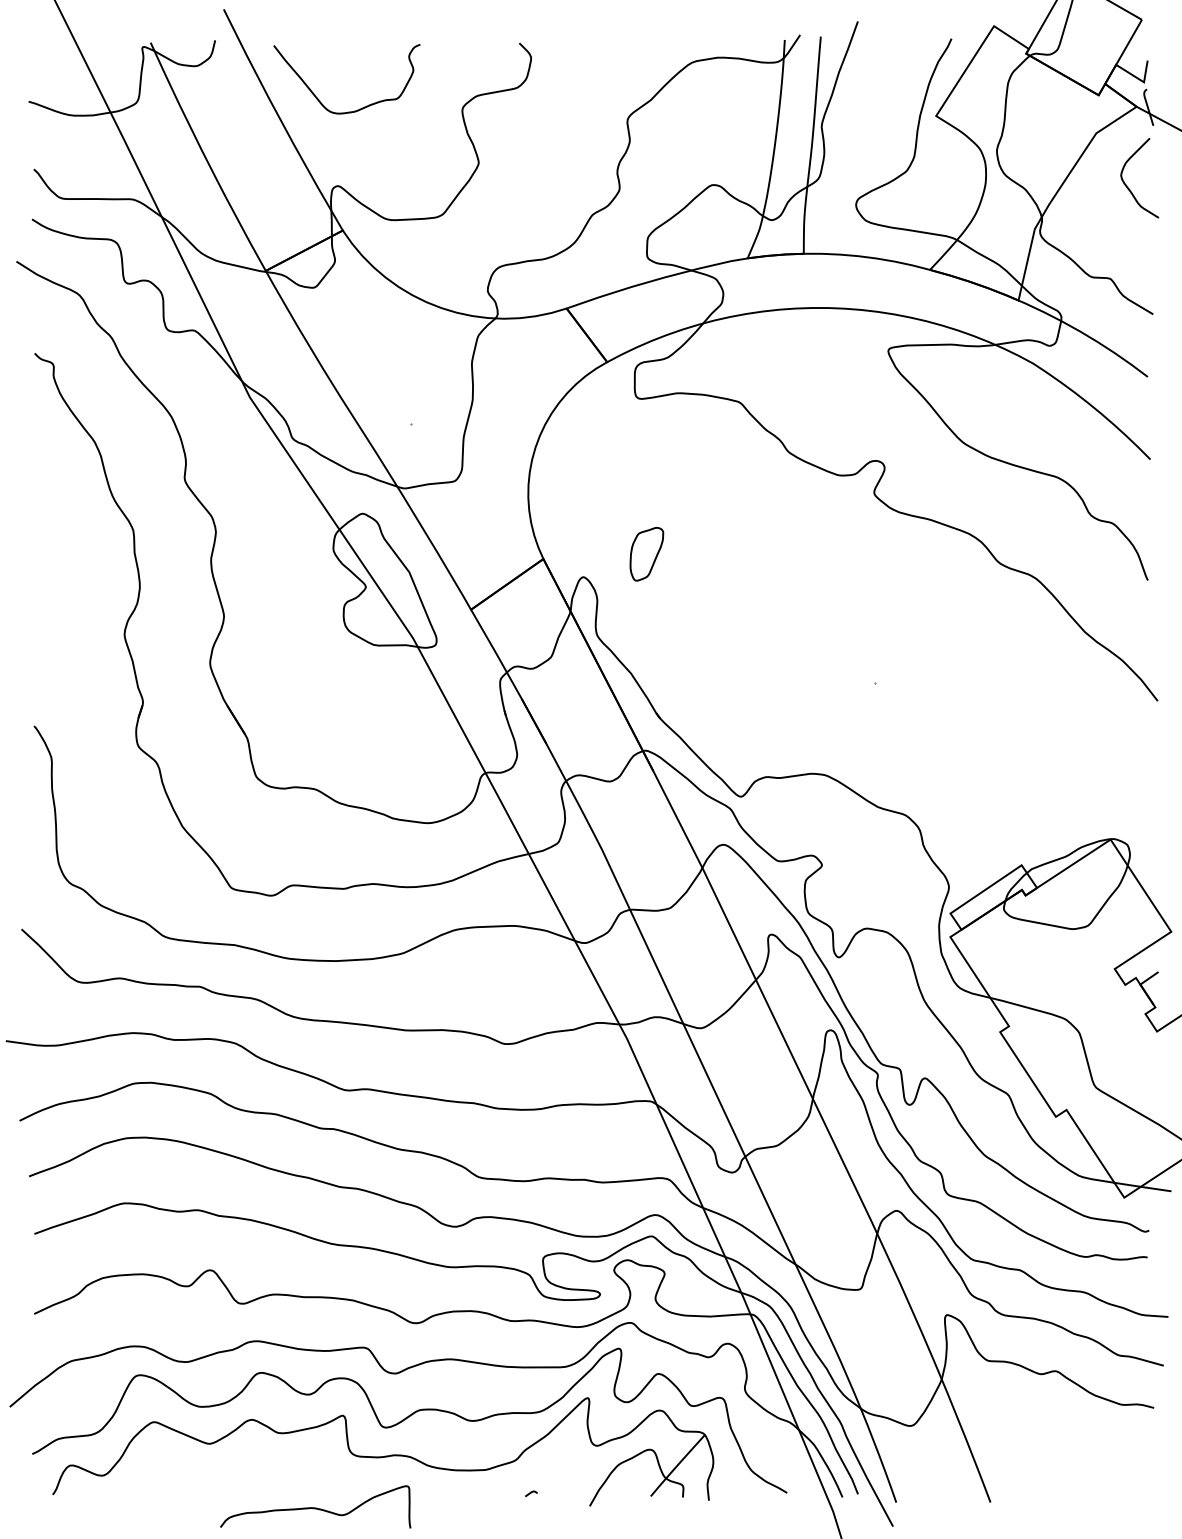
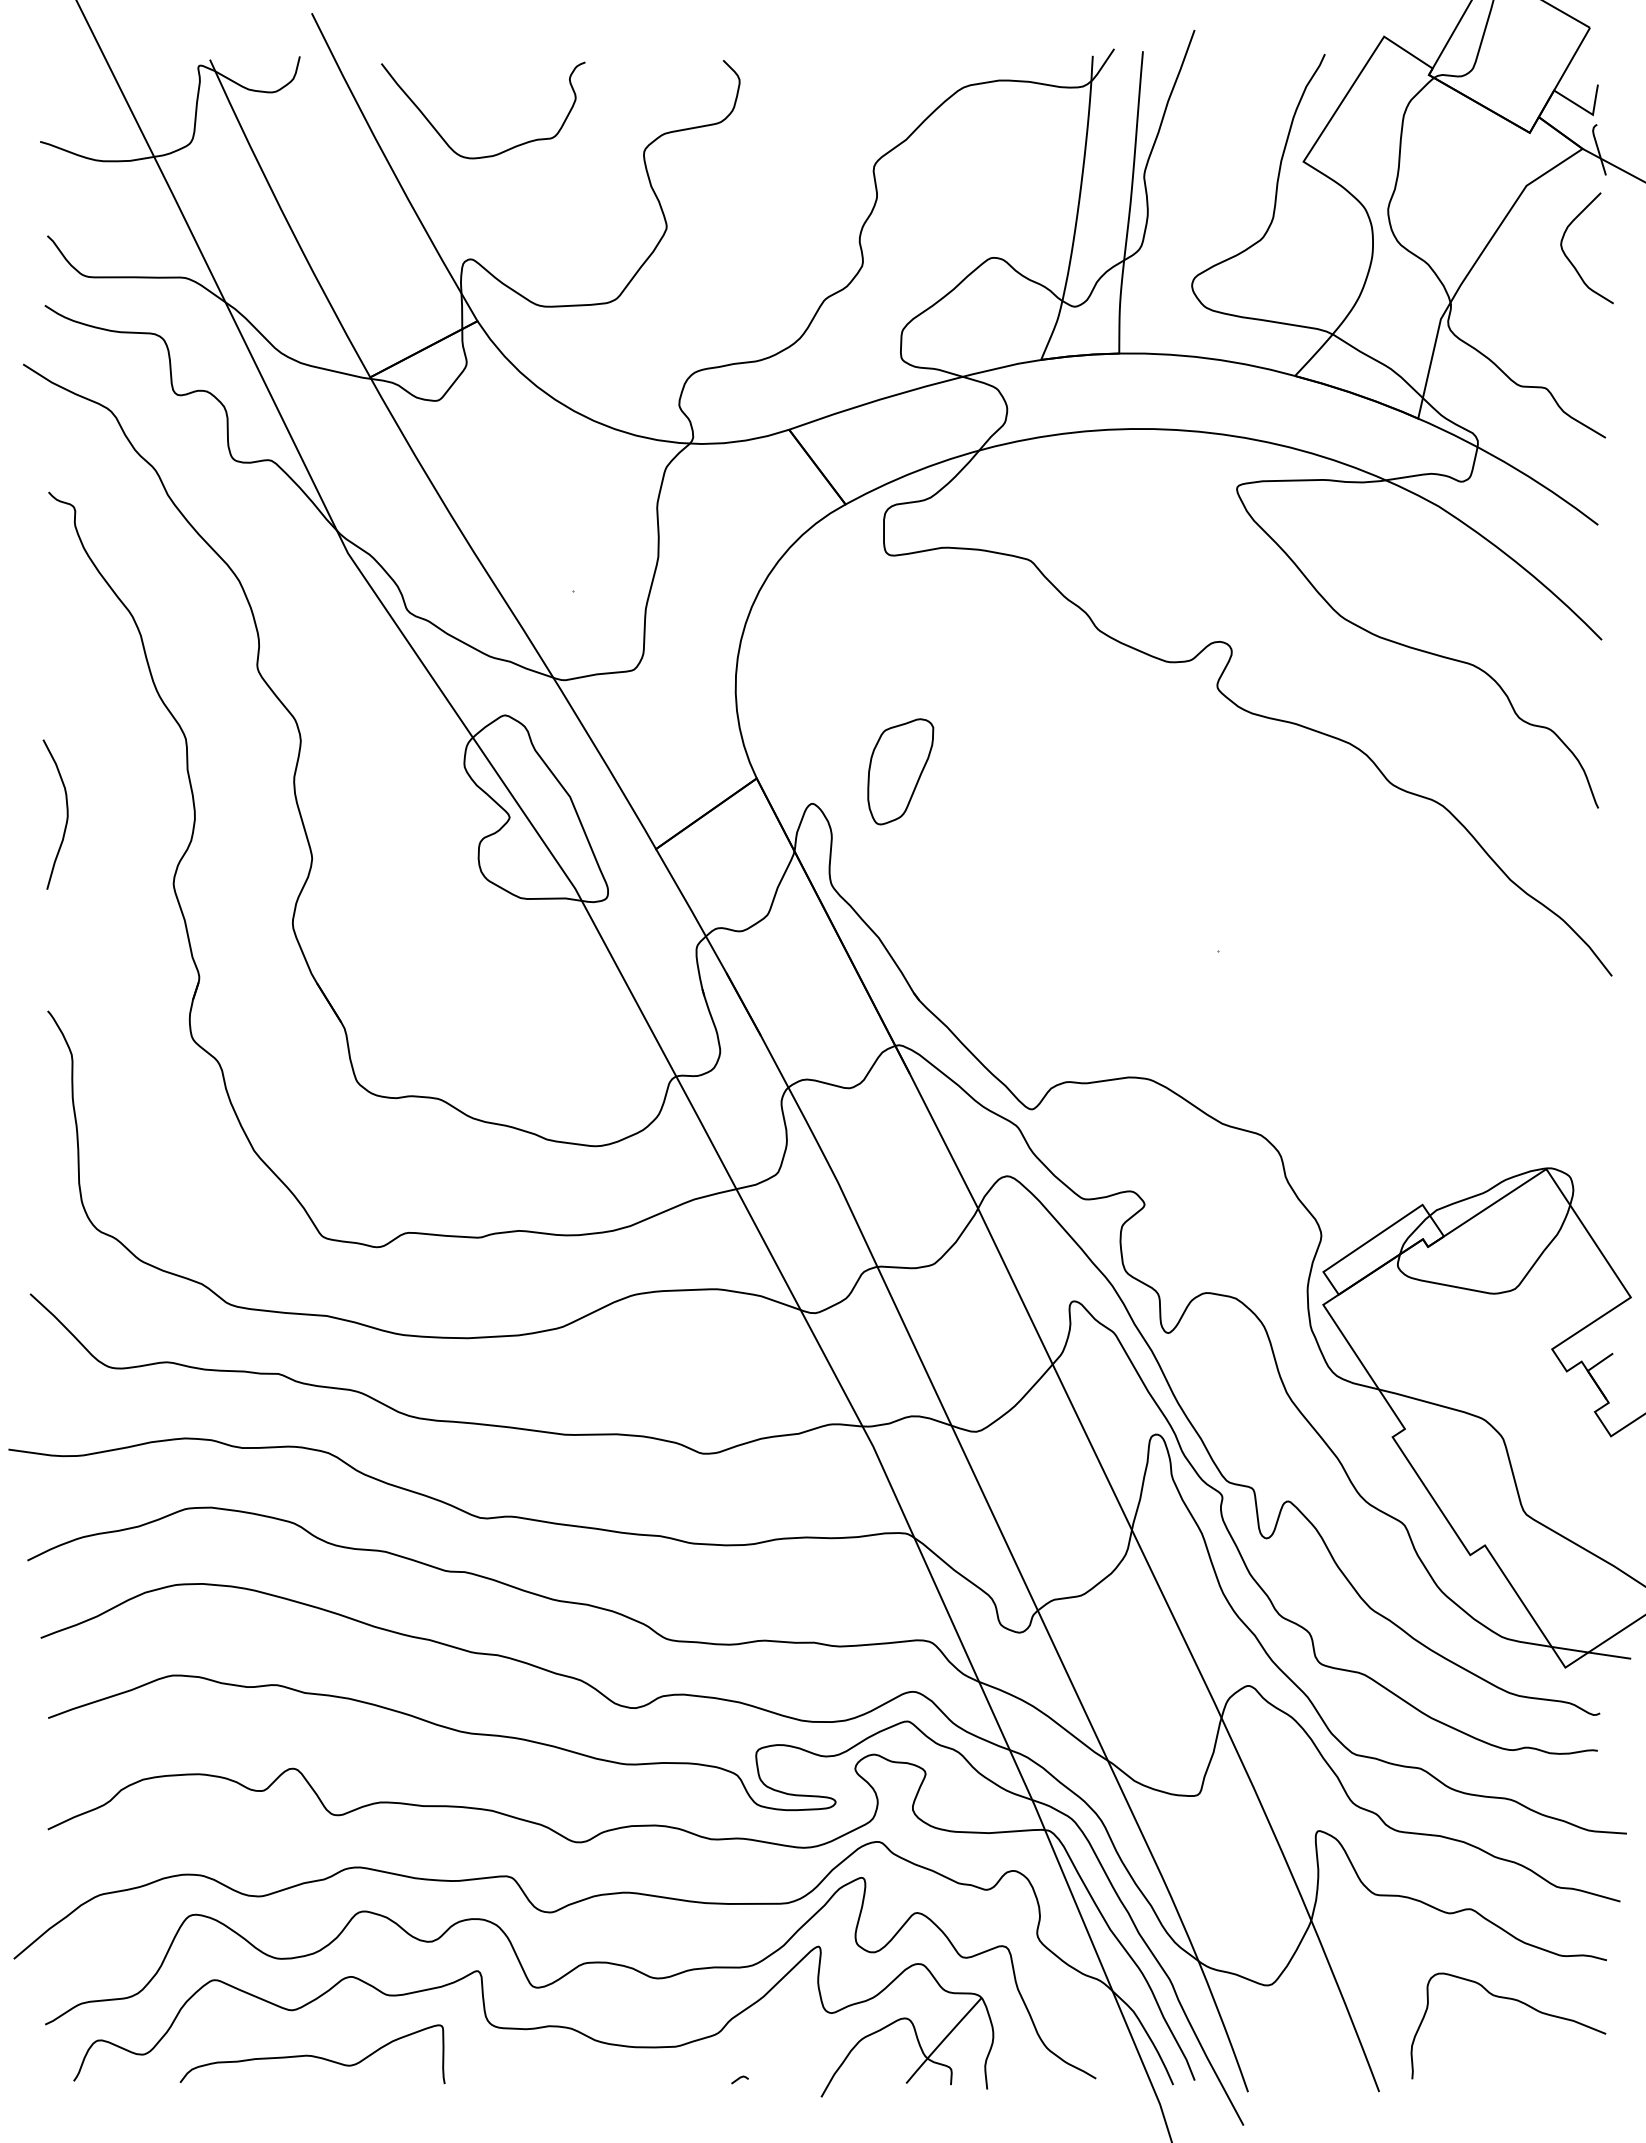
part: (646, 554) -> (900, 771), size x1.43
curve: (47, 584) -> (66, 814), added
curve: (1089, 1437) -> (1516, 2001), added
curve: (315, 1507) -> (312, 2055), moved

